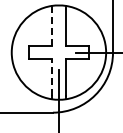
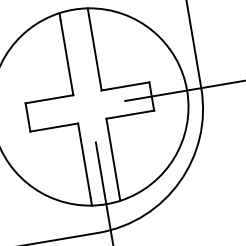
line: (52, 27) -> (67, 57), dashed -> solid
line: (52, 77) -> (85, 160), dashed -> solid

